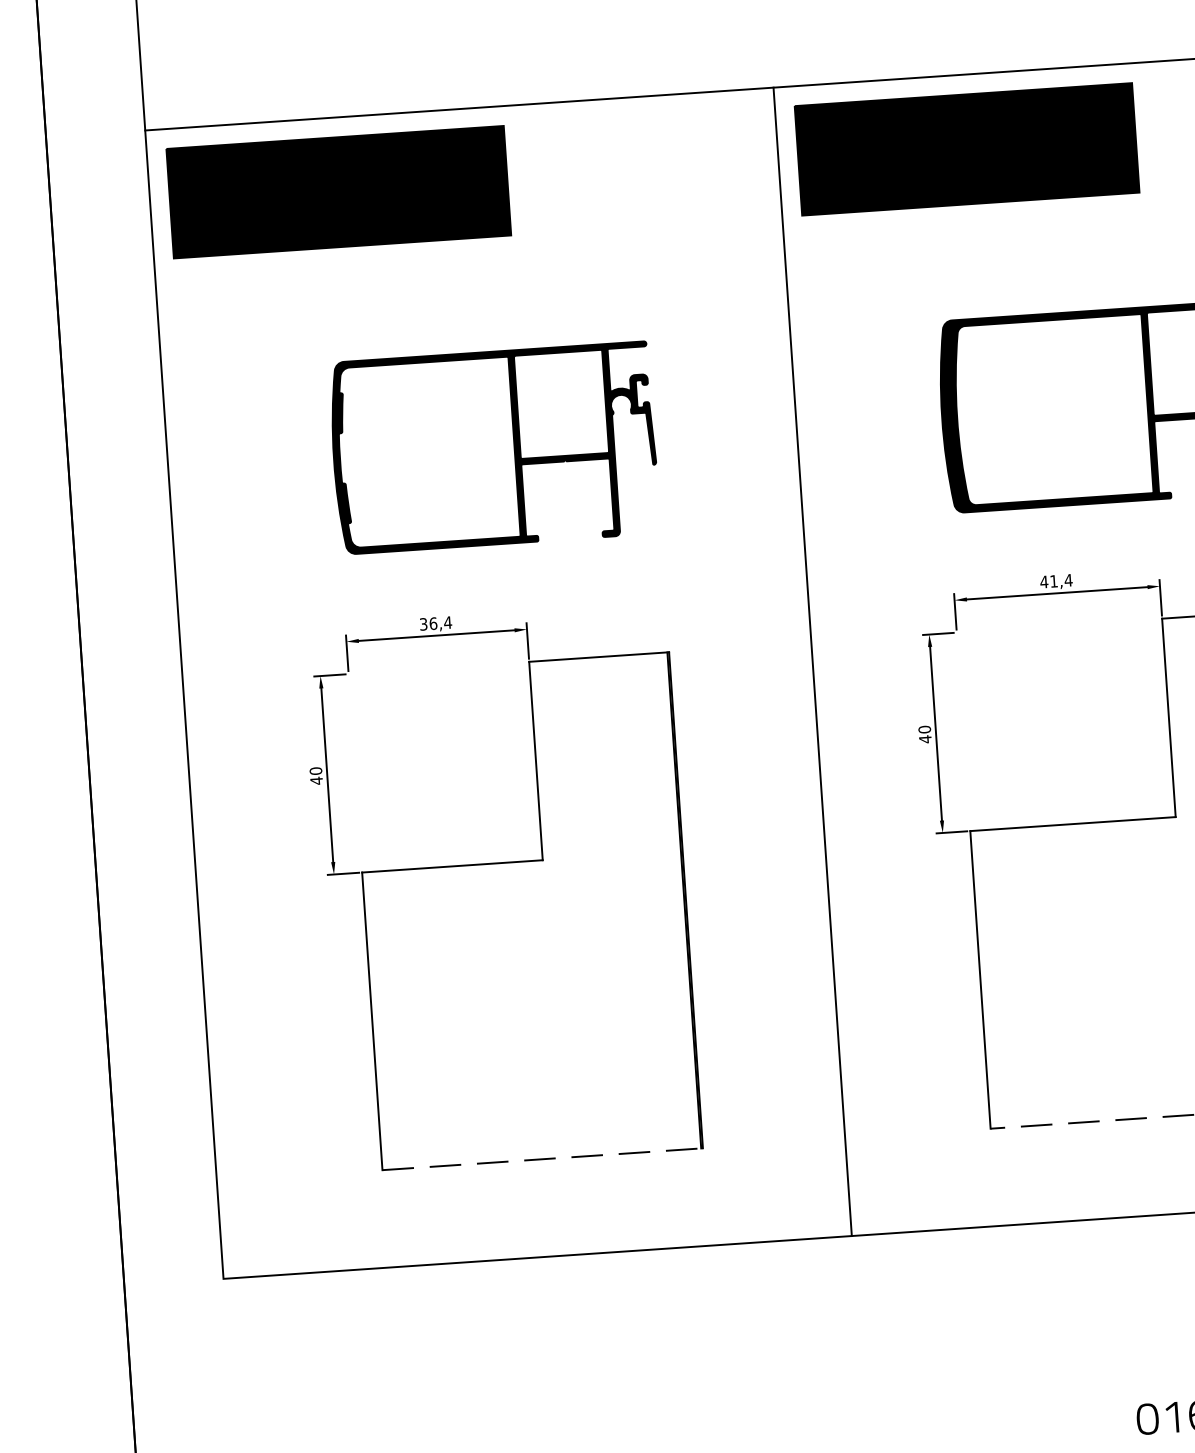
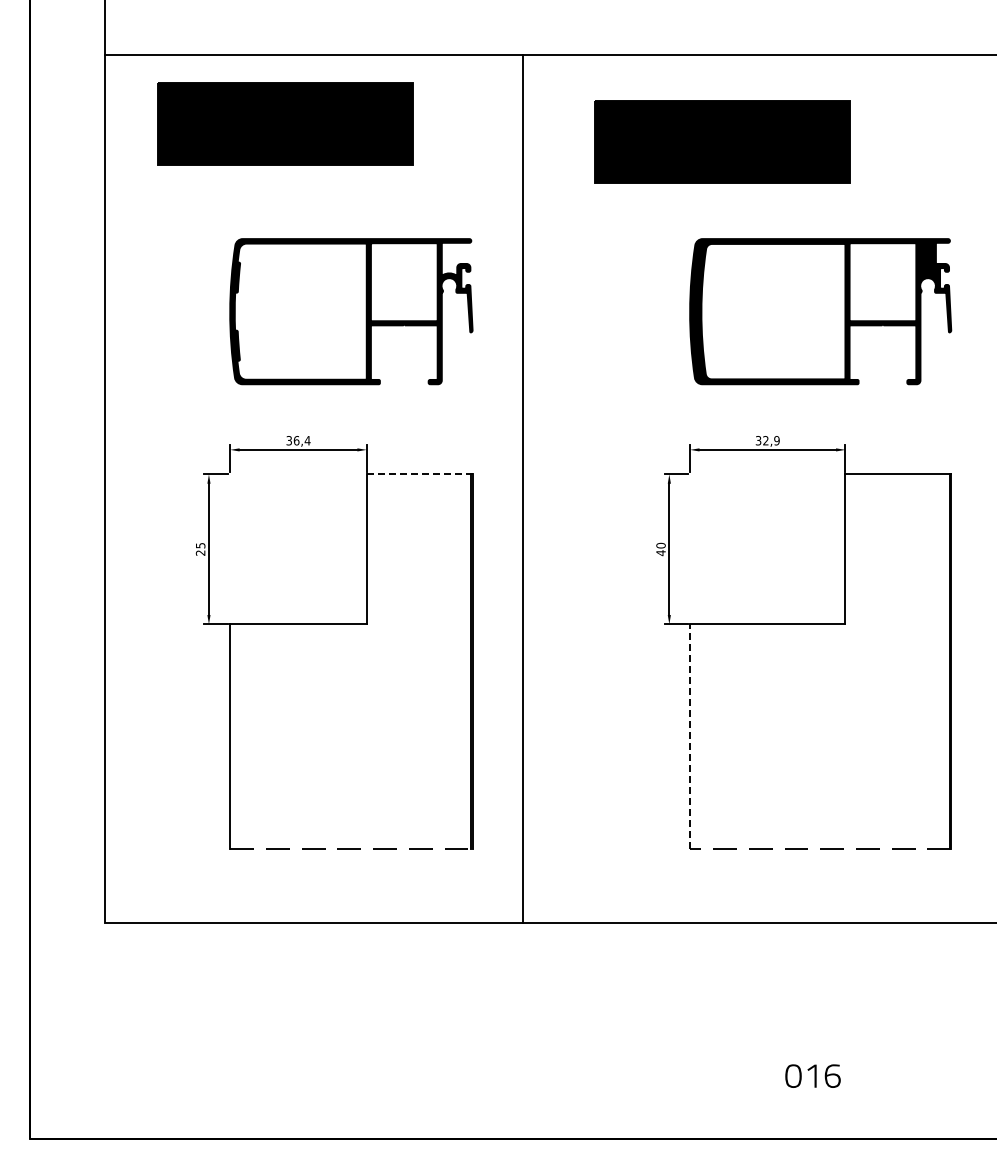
part: (966, 148) -> (722, 141), moved
part: (338, 191) -> (285, 123), moved
text: (1056, 580) -> (767, 440), 41,4 -> 32,9
line: (598, 657) -> (419, 474), solid -> dashed
line: (813, 661) -> (523, 488), moved
text: (316, 776) -> (200, 549), 40 -> 25
line: (980, 979) -> (690, 736), solid -> dashed

